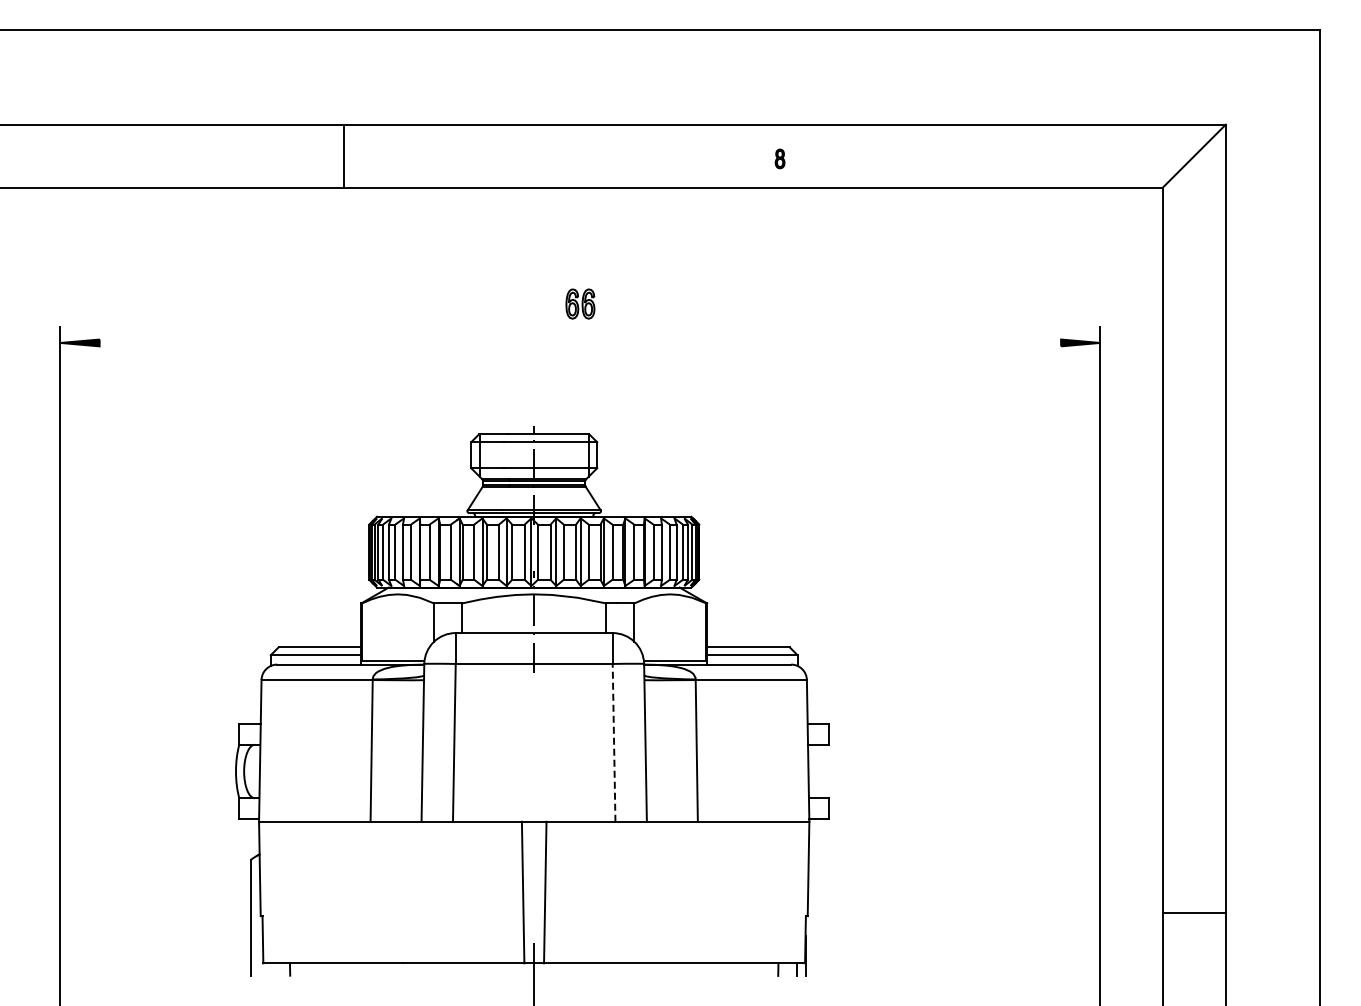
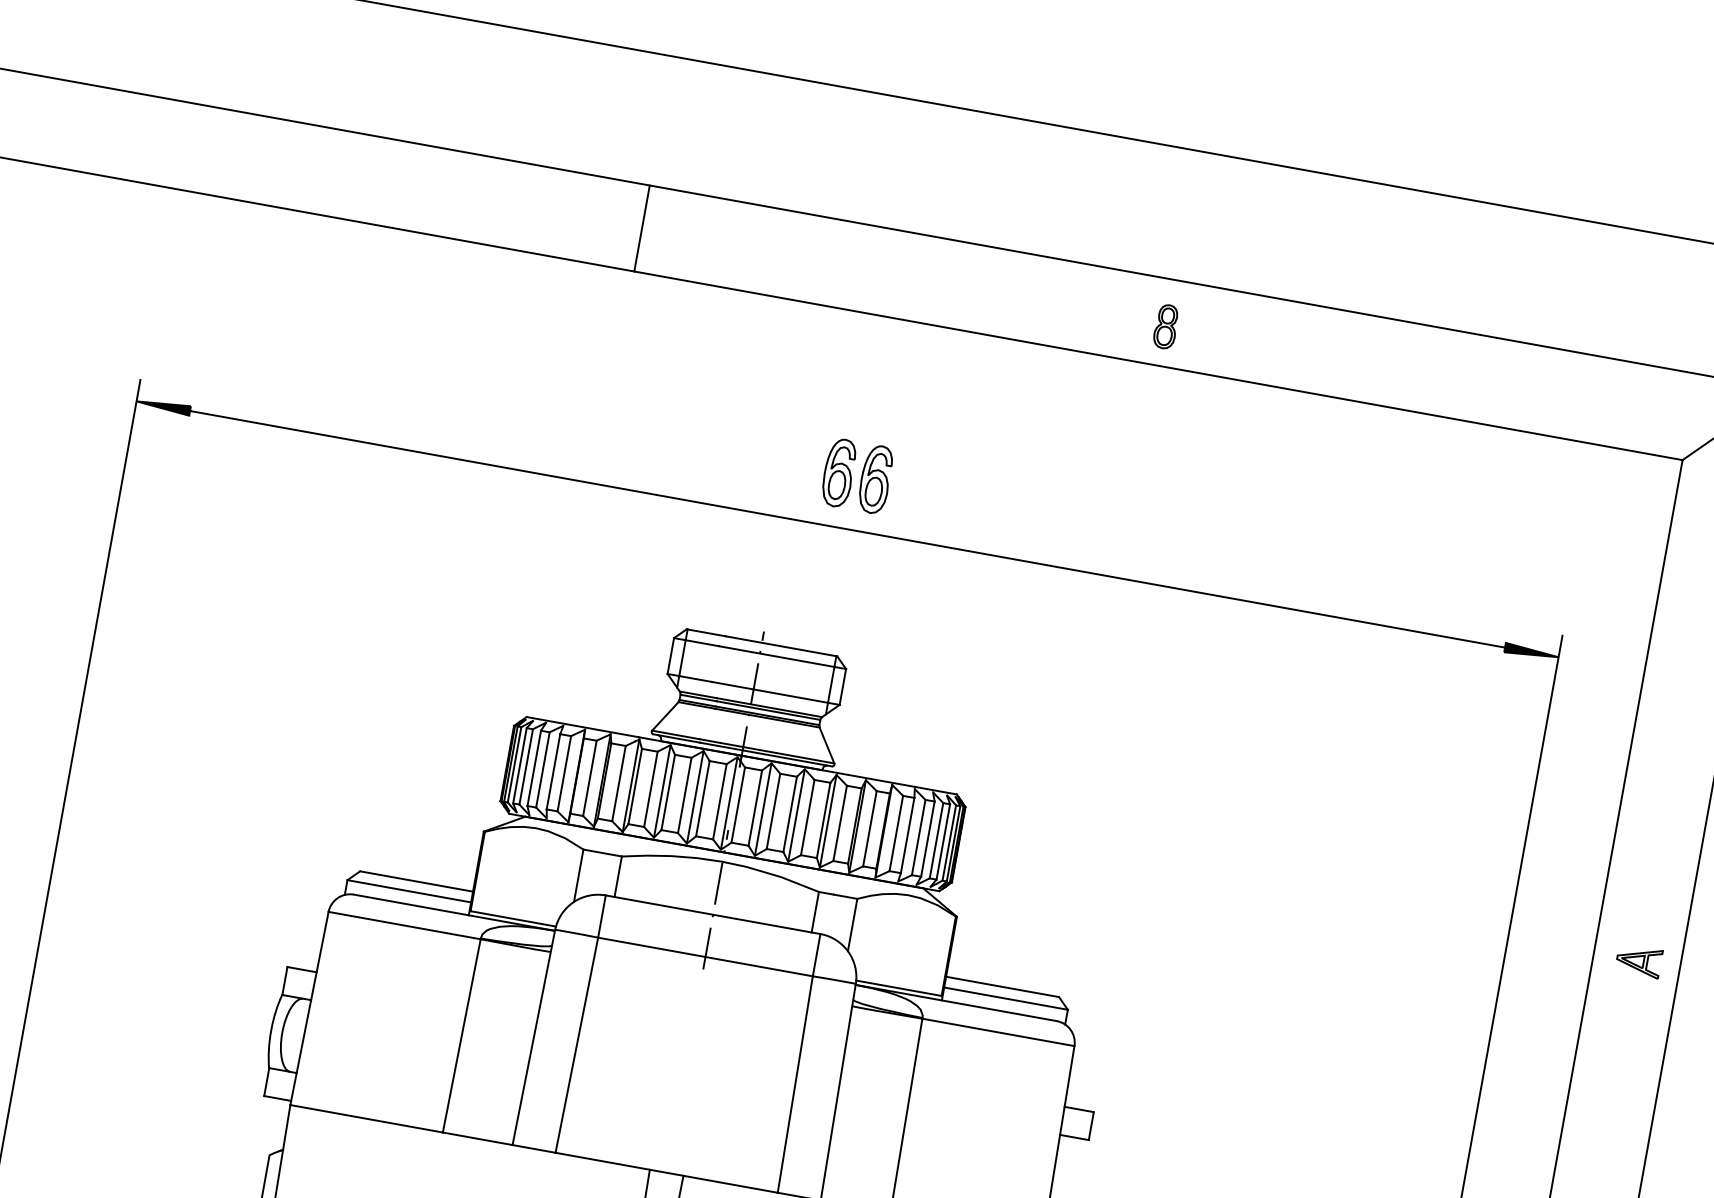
line: (344, 155) -> (642, 227), moved
part: (779, 158) -> (1165, 326), size x1.67
part: (580, 303) -> (857, 475), size x1.67
line: (580, 342) -> (847, 528), added
part: (1195, 547) -> (1638, 960), added
line: (614, 742) -> (795, 1084), dashed -> solid

